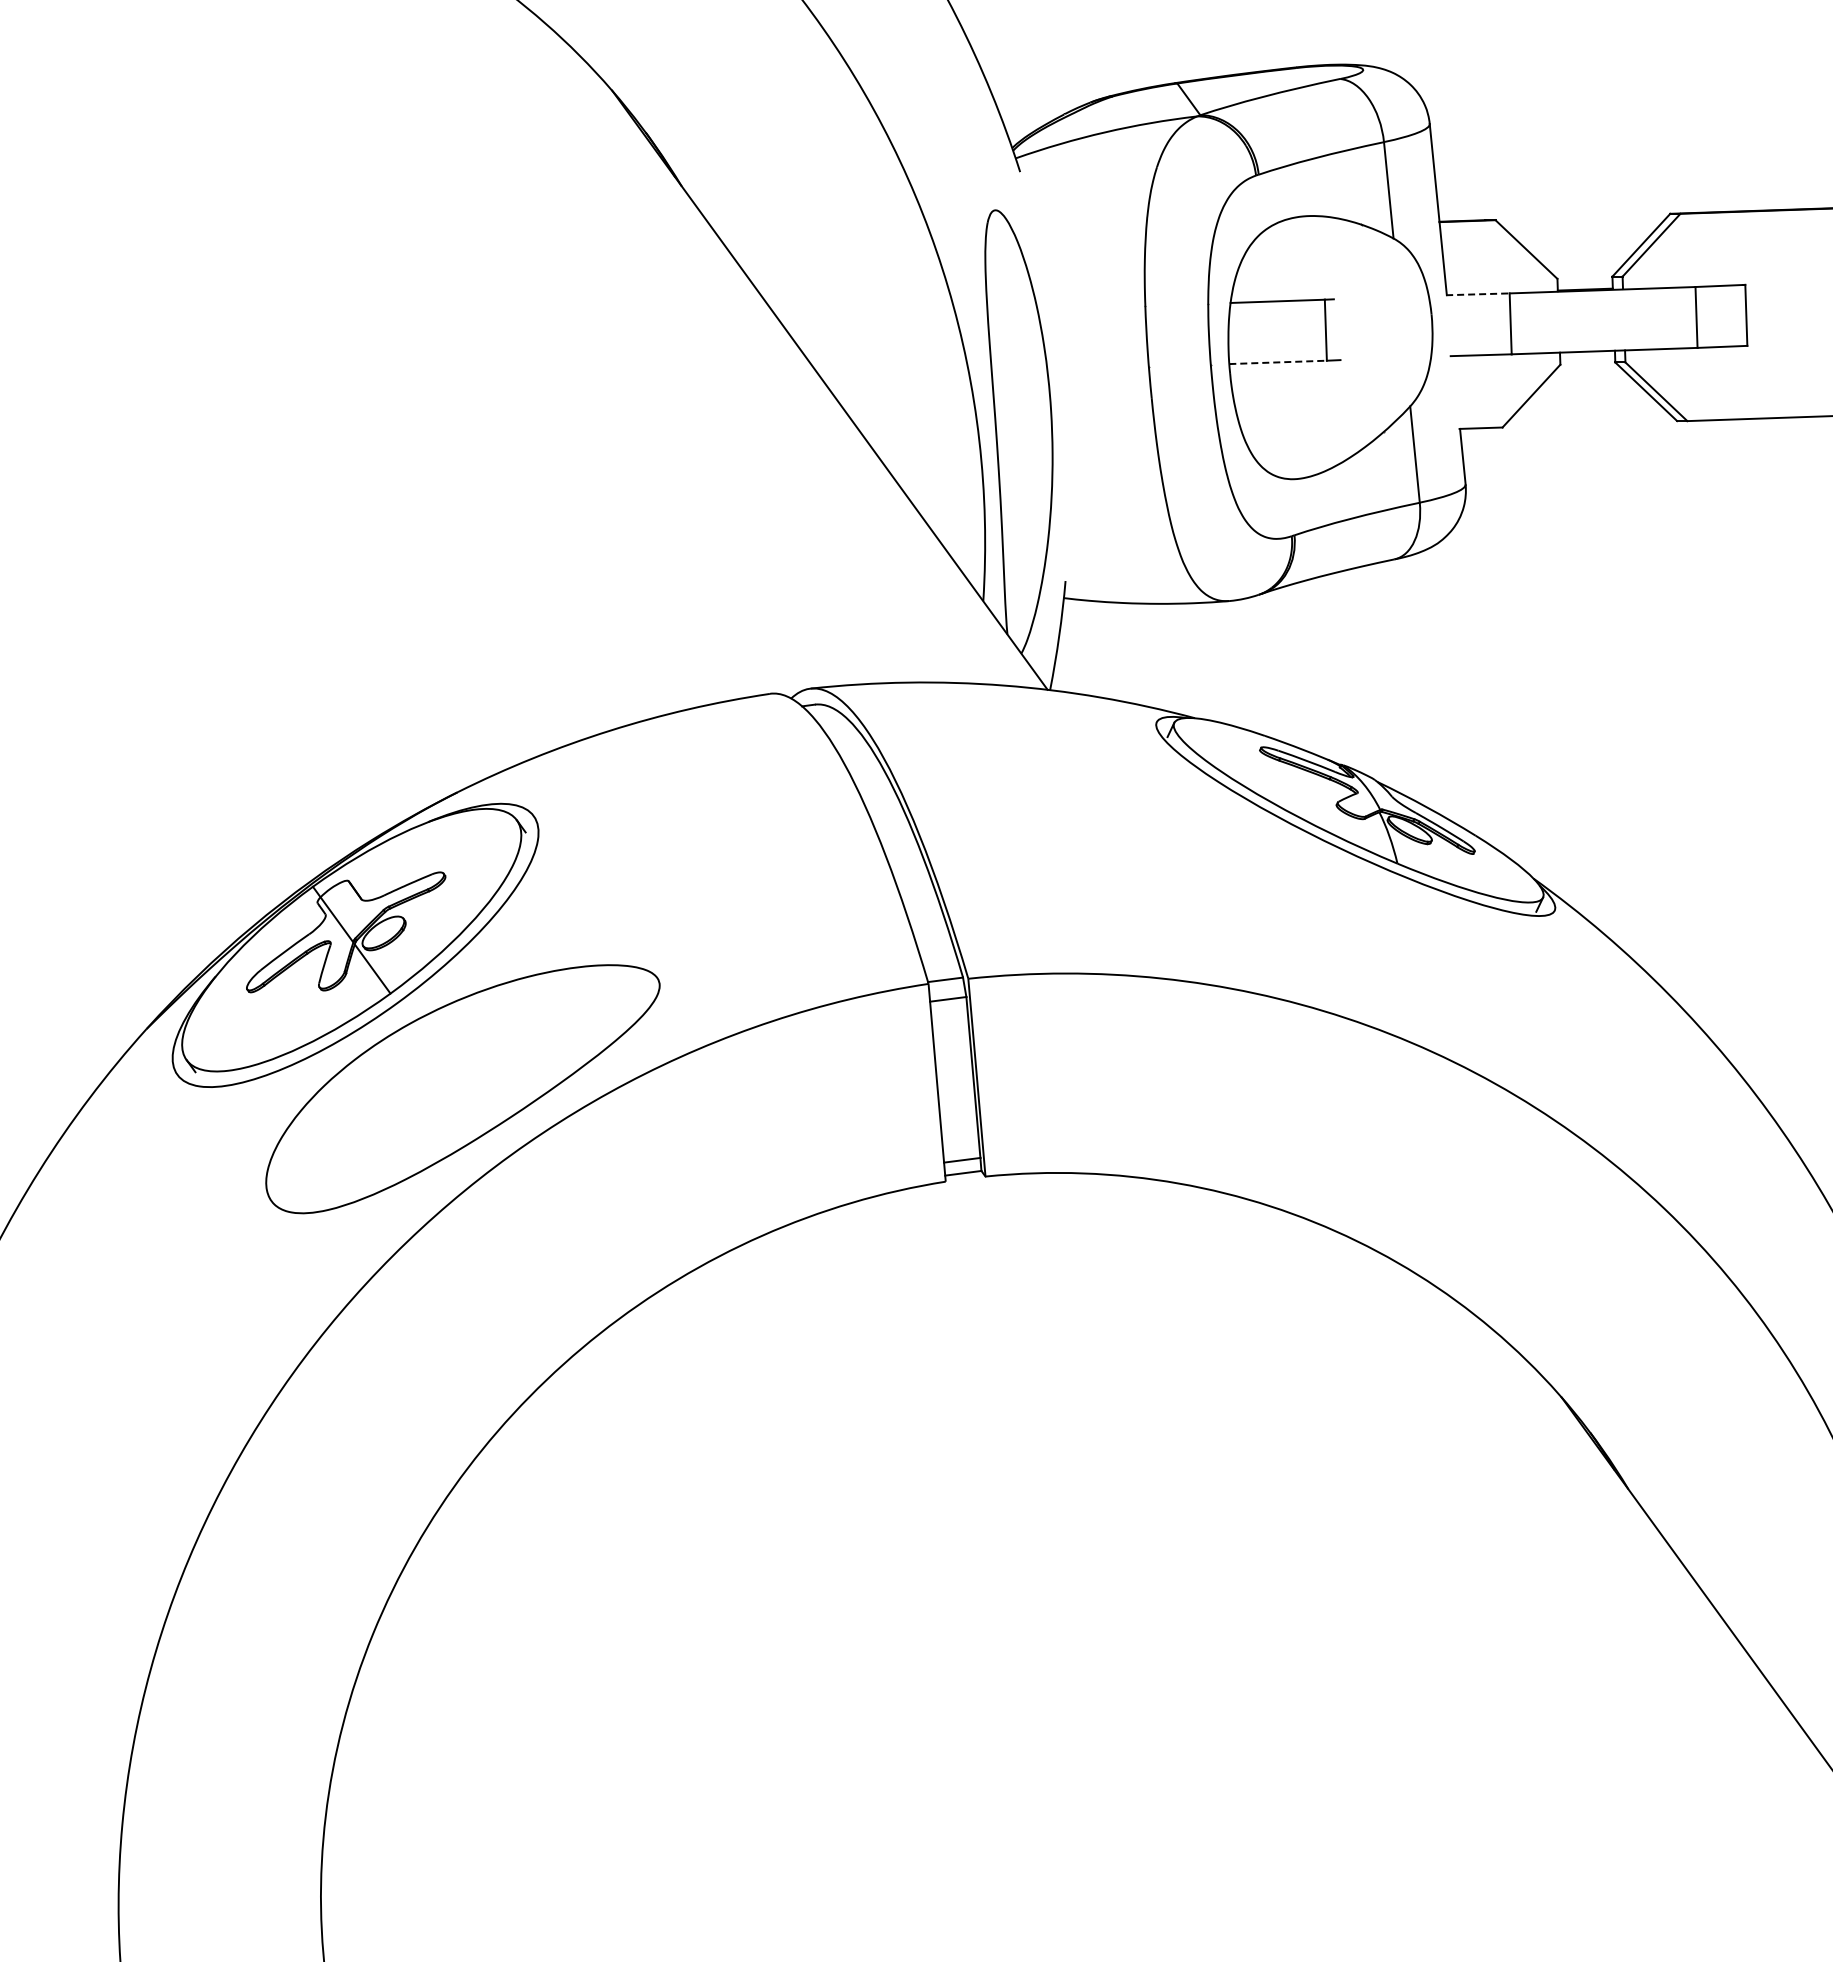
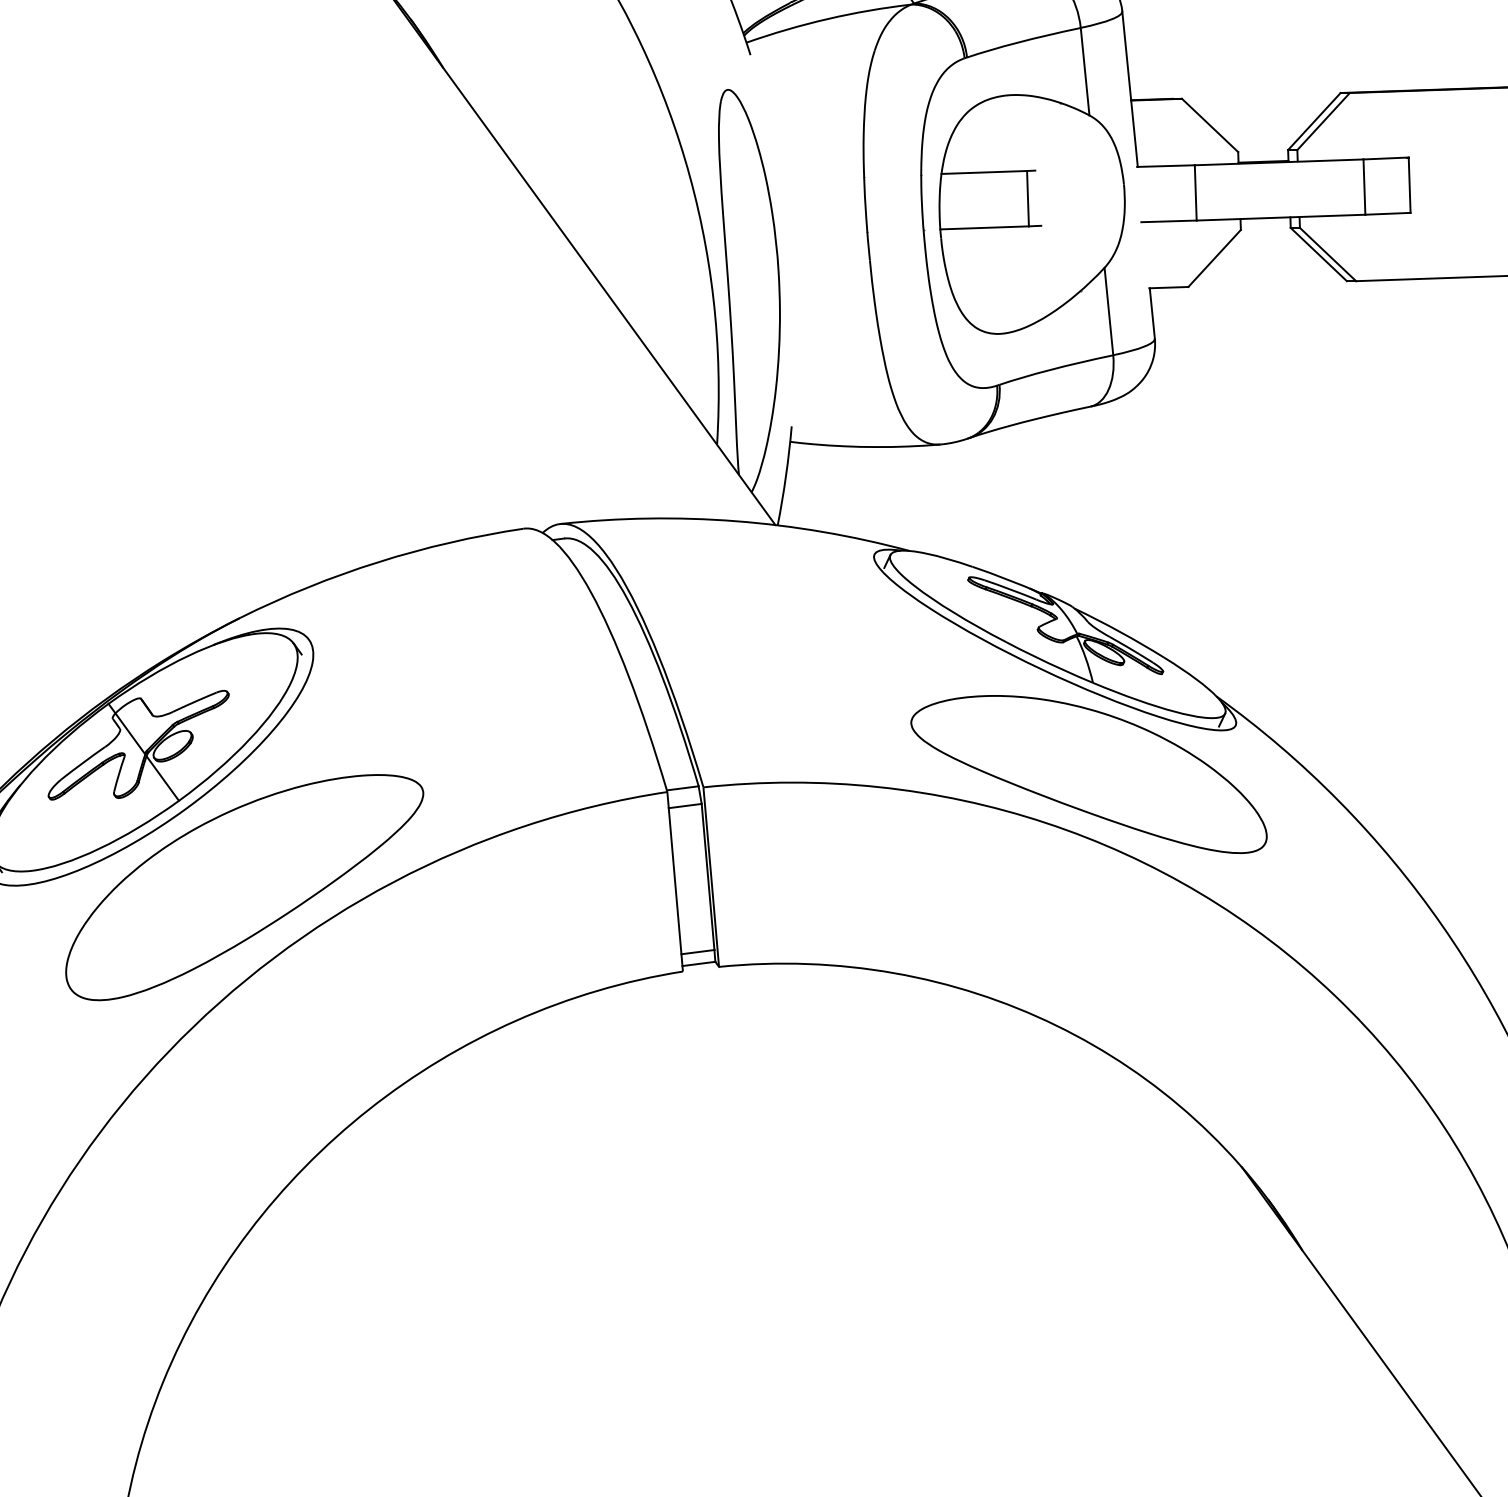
line: (1477, 294) -> (1165, 166), dashed -> solid
line: (1278, 362) -> (985, 227), dashed -> solid
part: (1392, 964) -> (1088, 774), added

